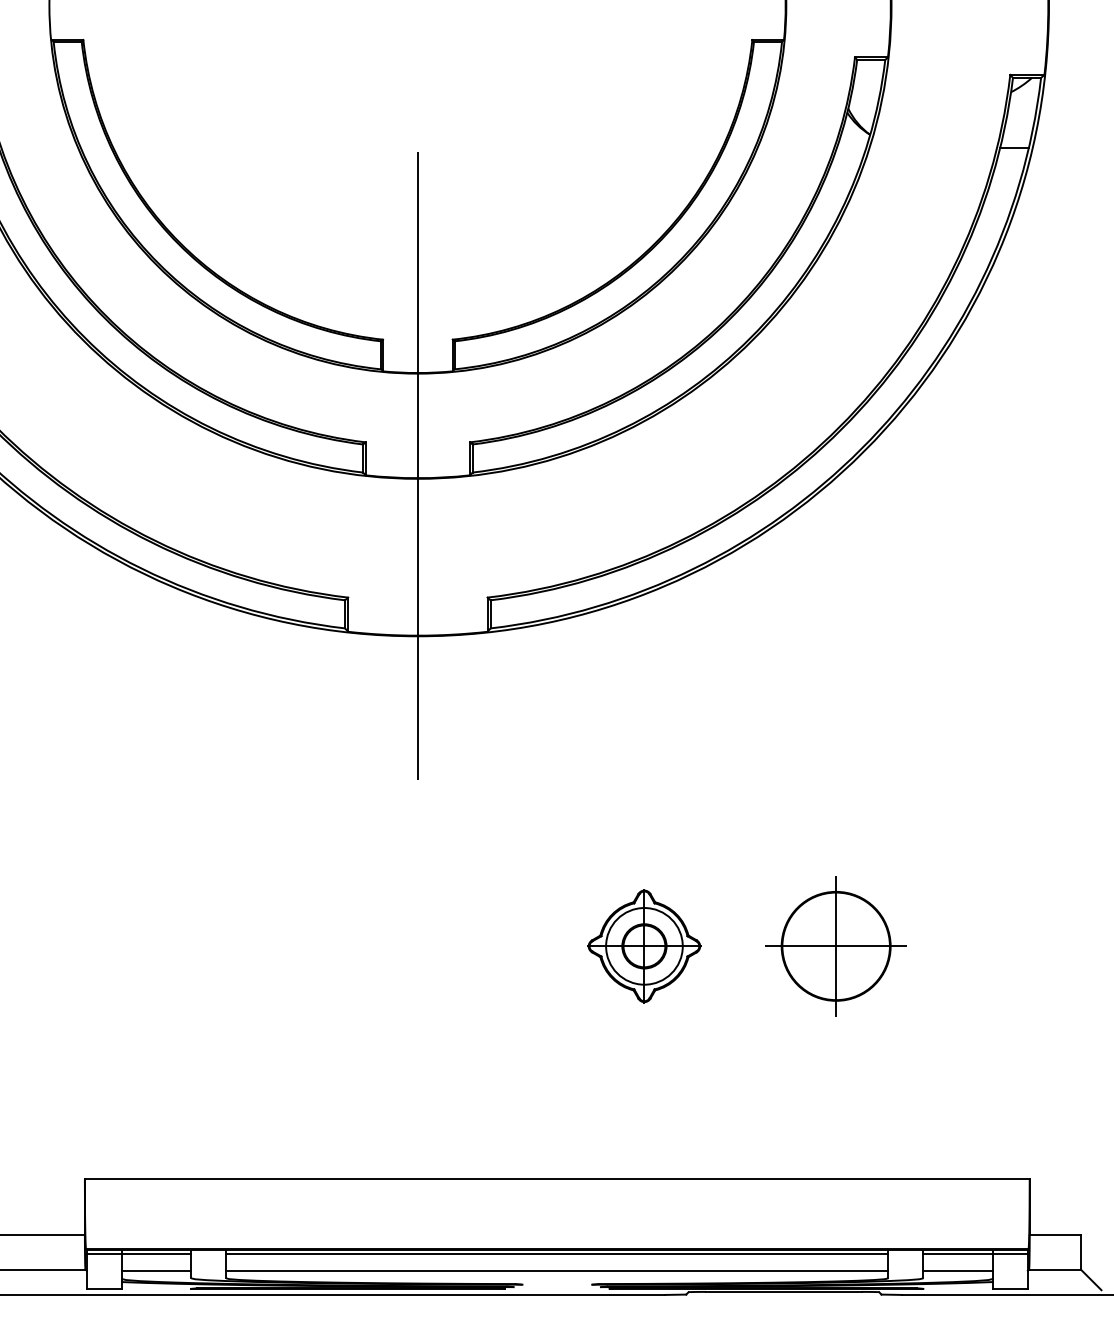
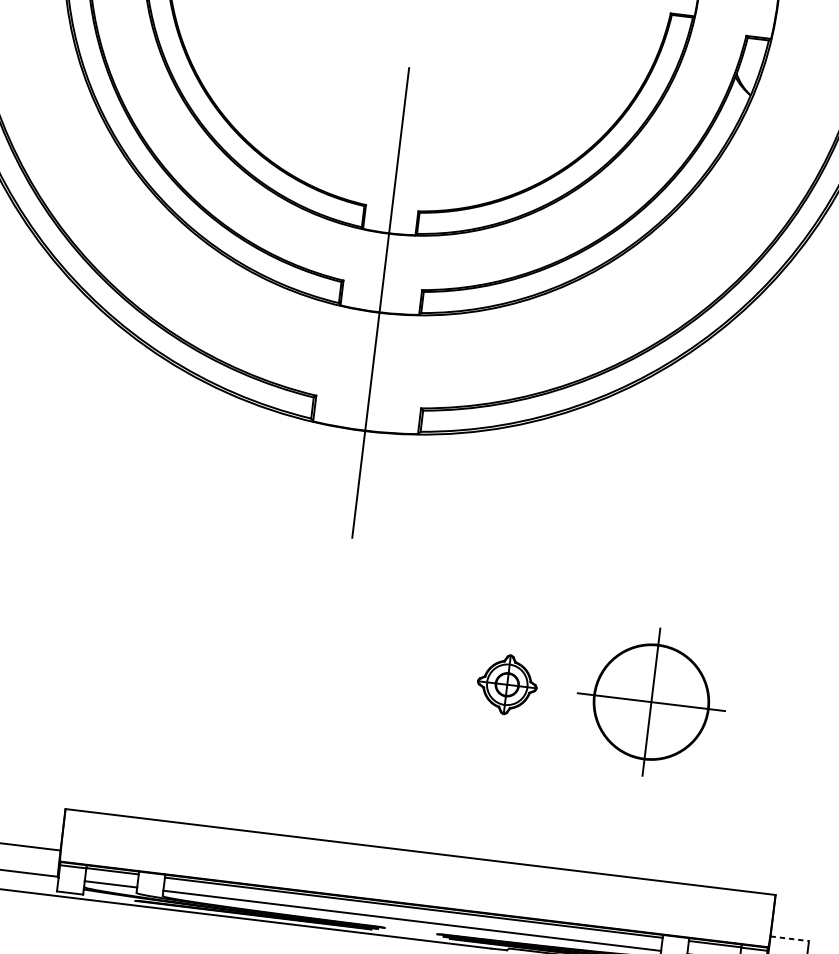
part: (644, 946) -> (507, 684), size x0.7
part: (835, 946) -> (650, 702), size x1.4
line: (1055, 1234) -> (789, 938), solid -> dashed

